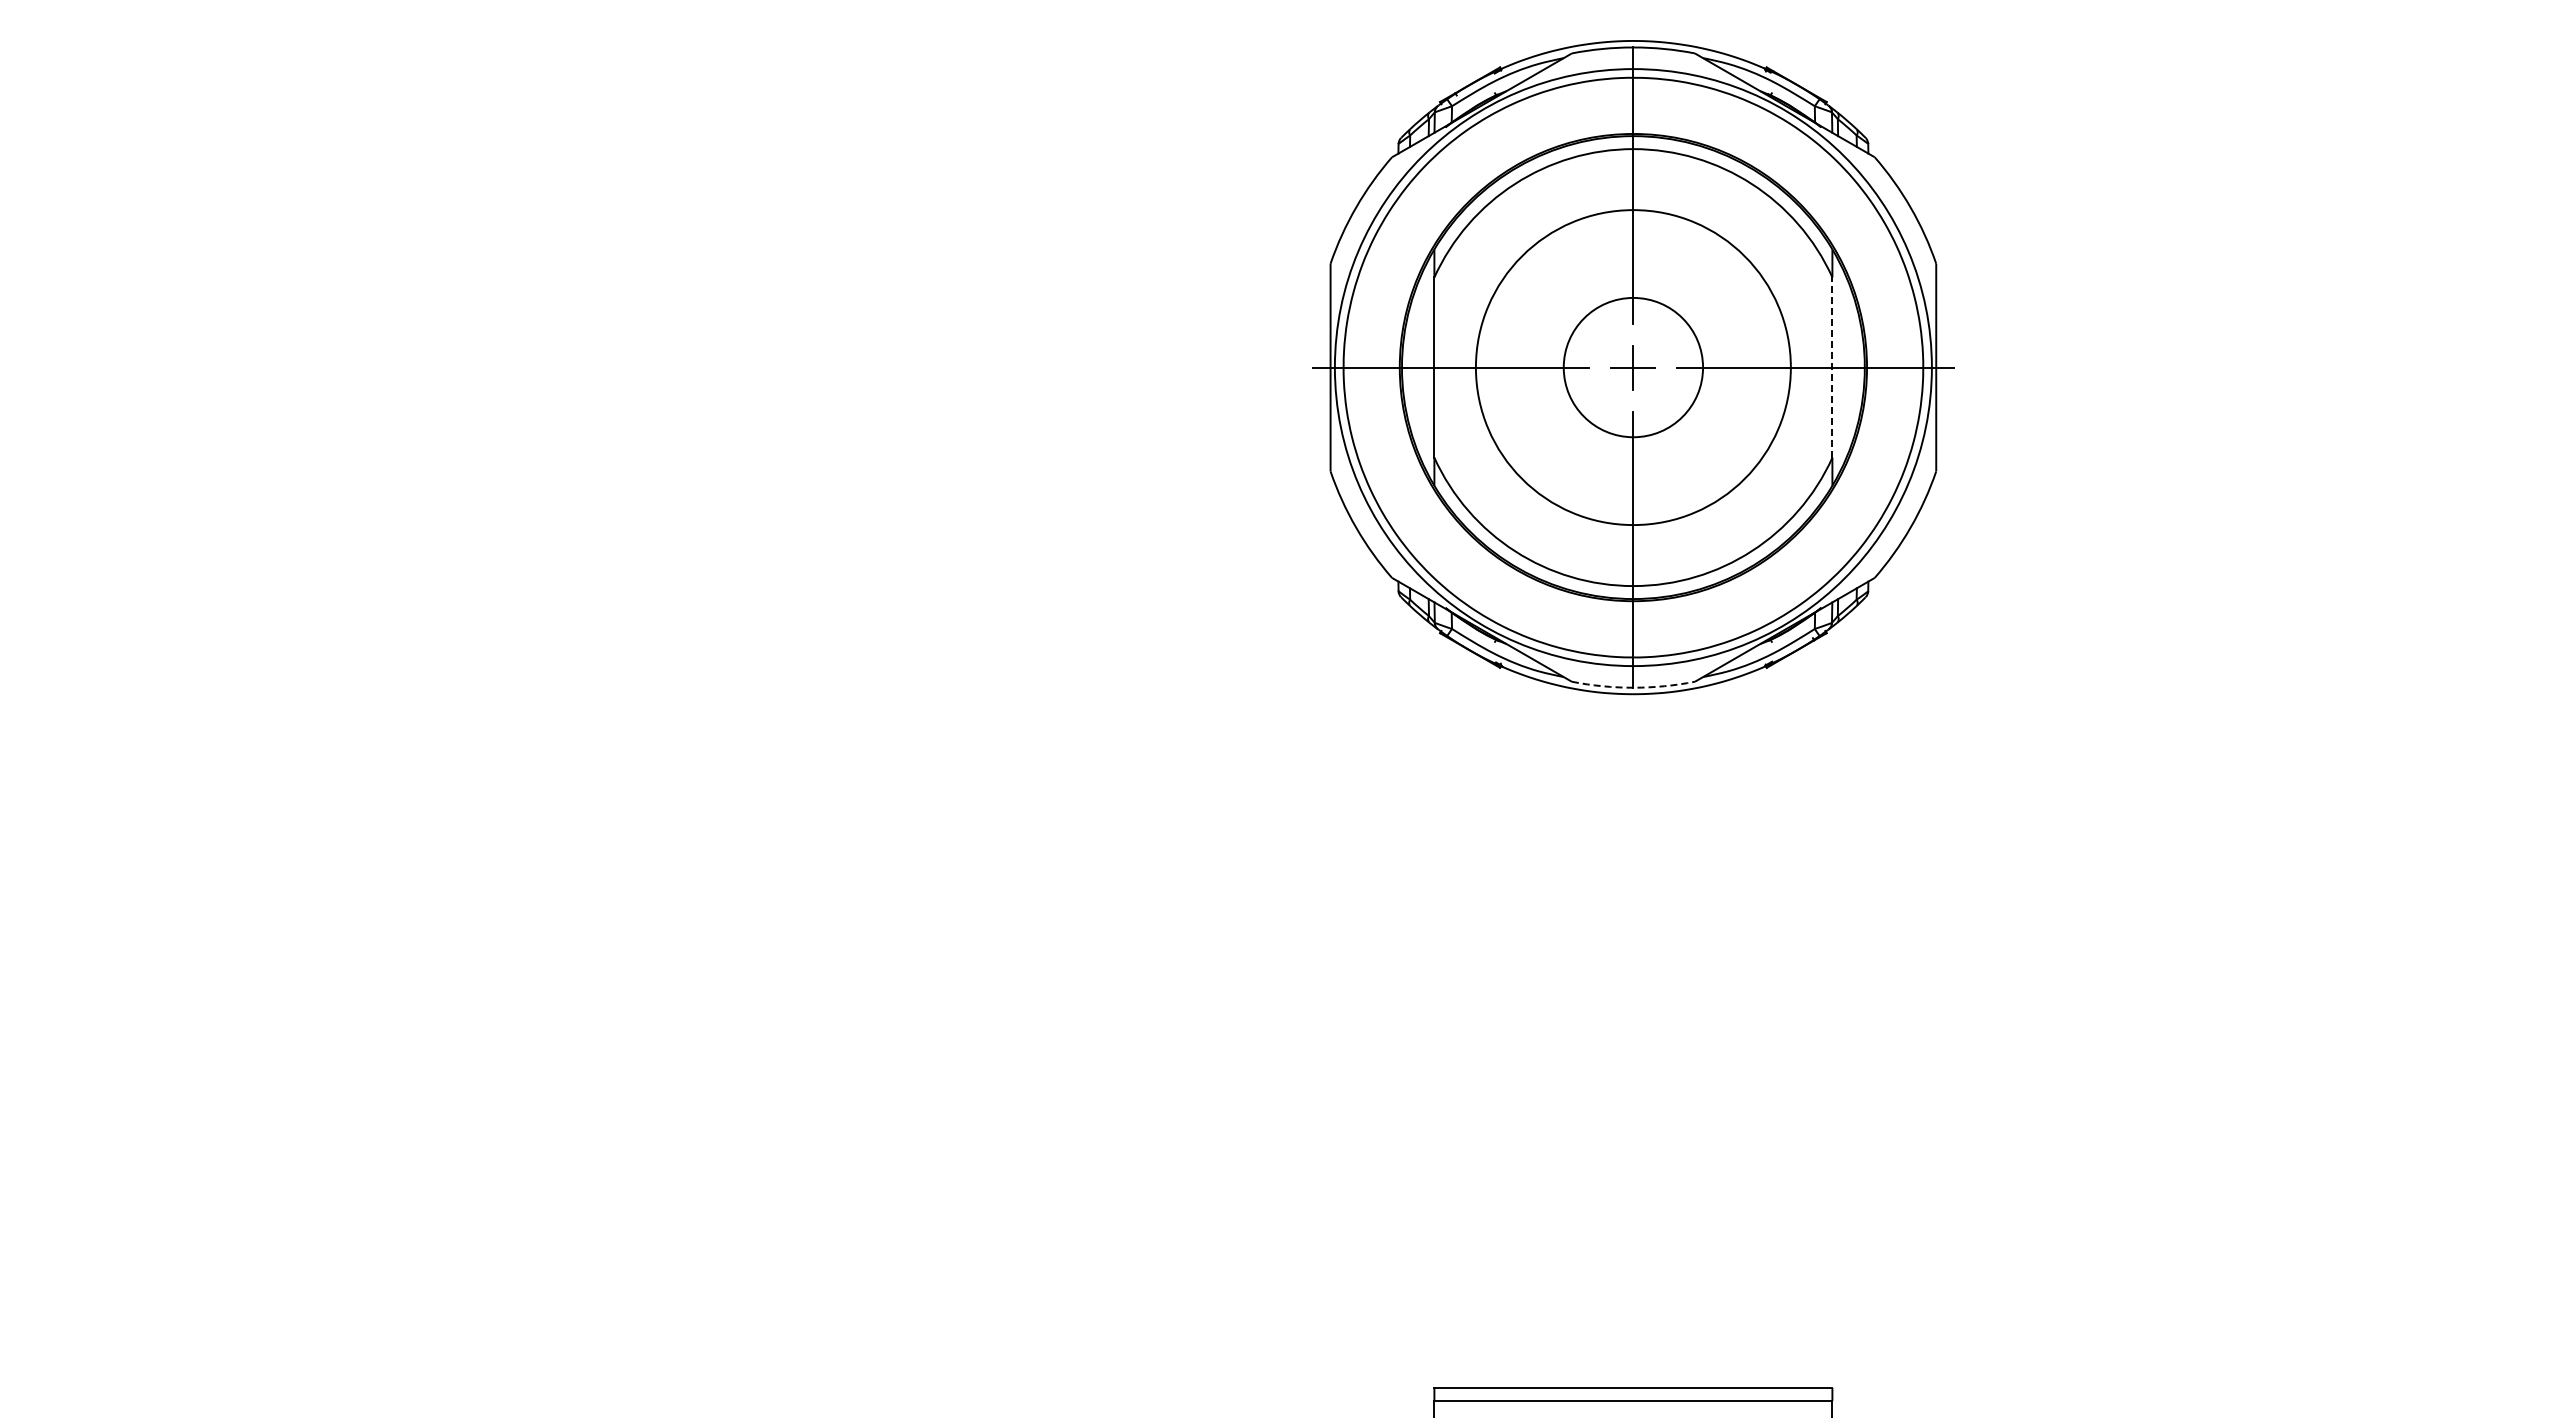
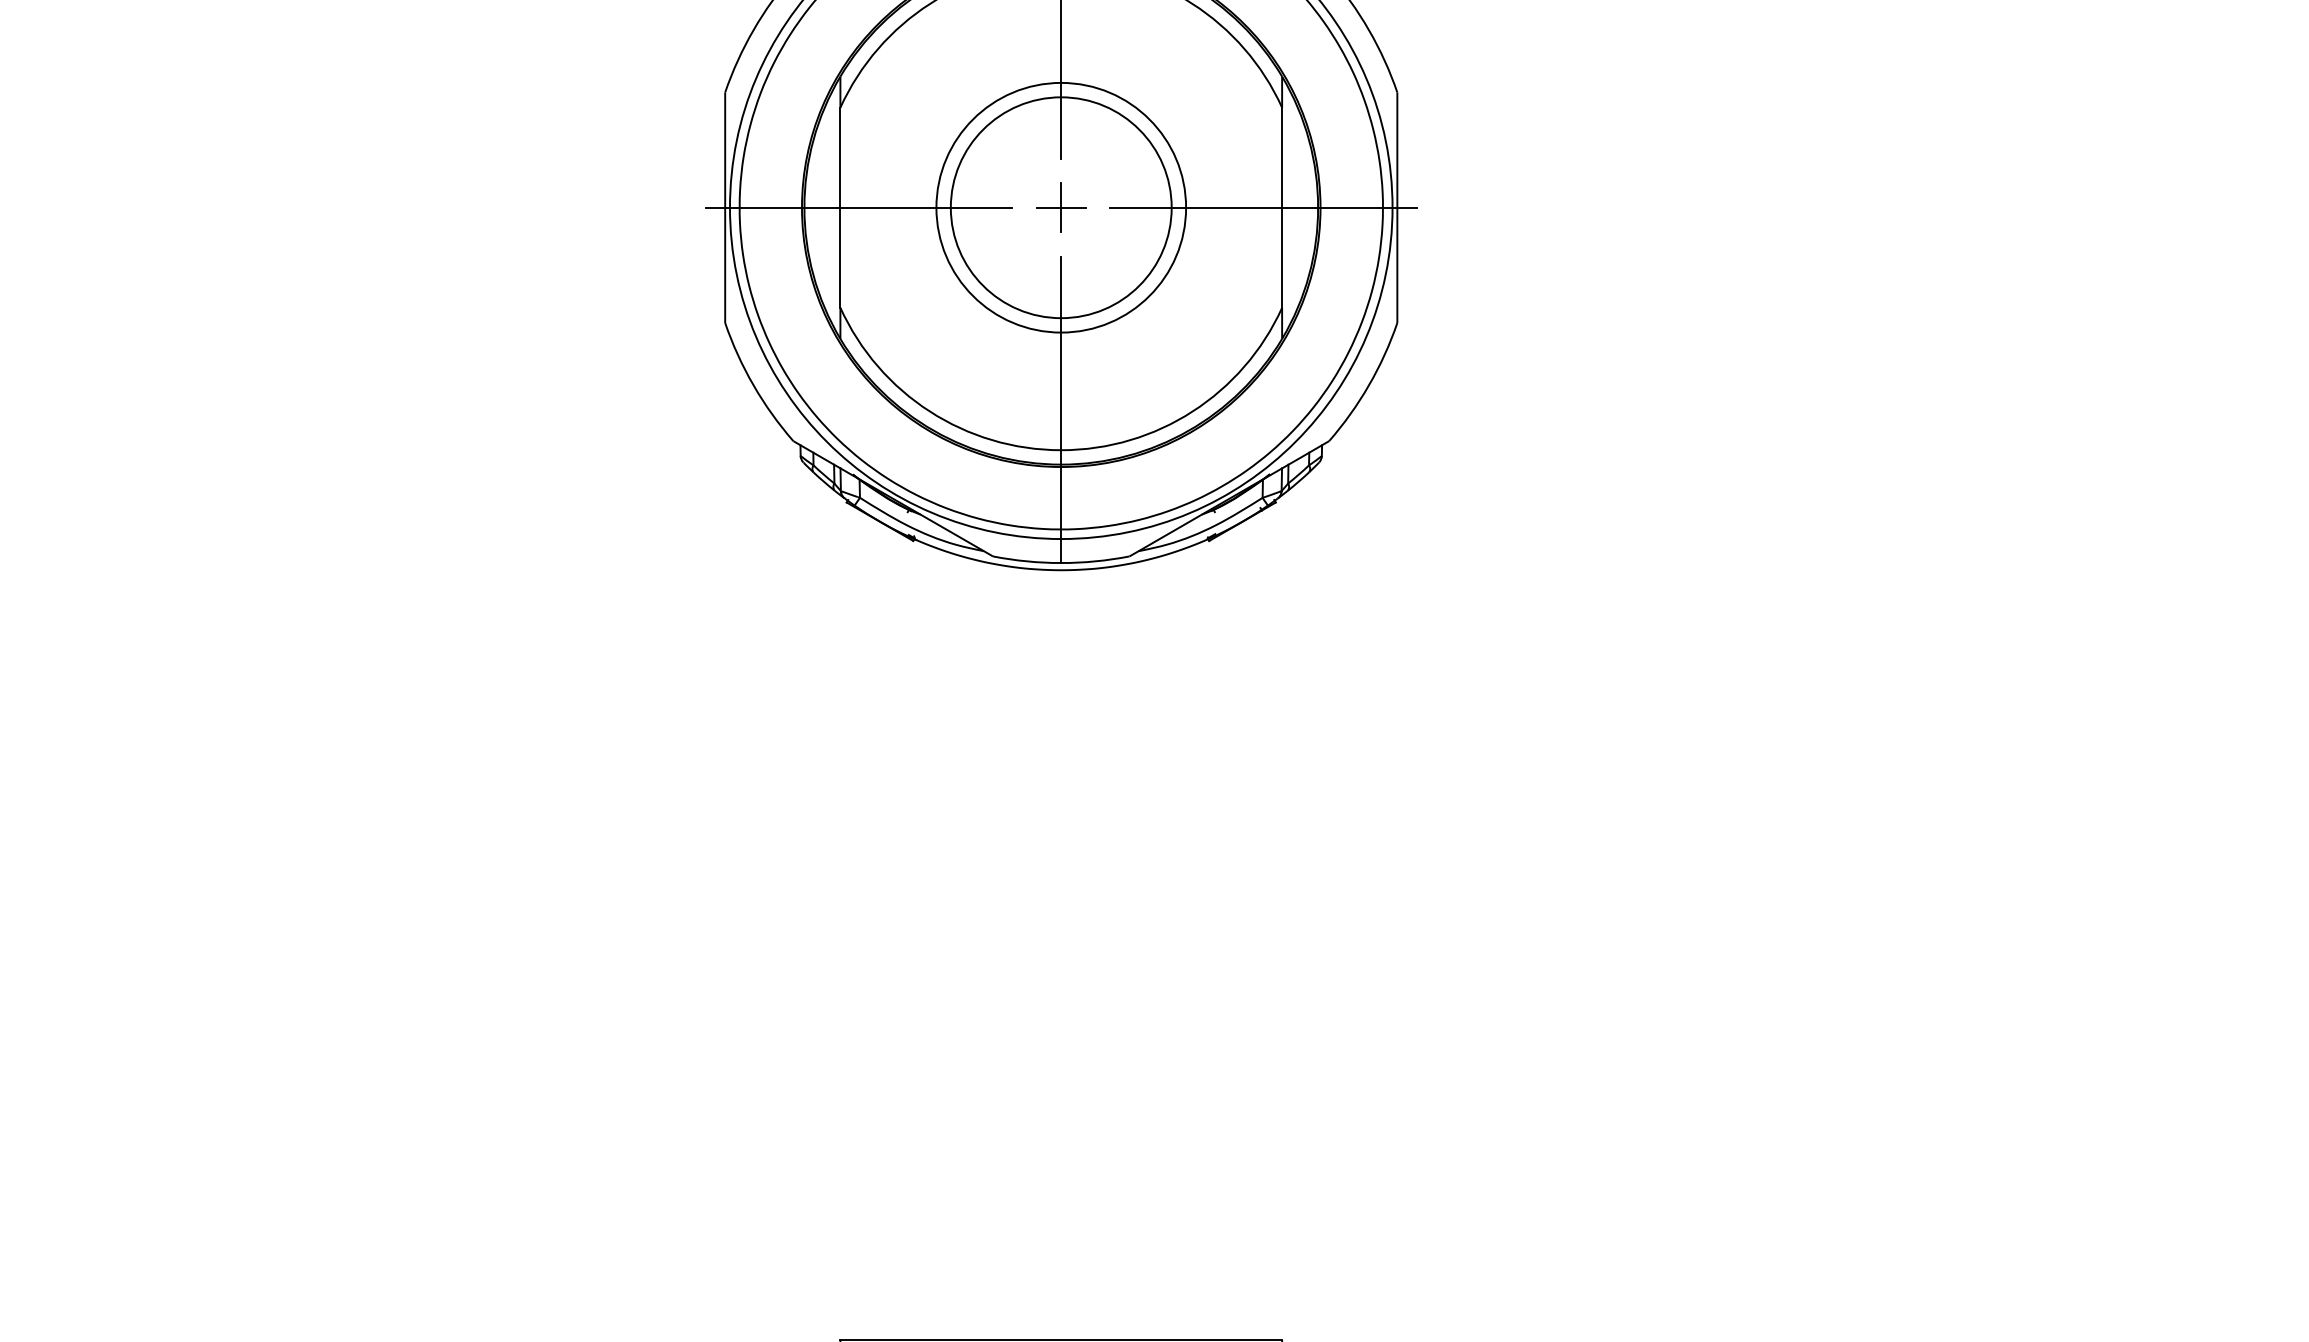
circle: (1632, 367) -> (1060, 207), size x0.71
circle: (1632, 367) -> (1060, 207), size x1.43
line: (1832, 367) -> (1282, 207), dashed -> solid
arc: (1633, 687) -> (1061, 562), dashed -> solid

